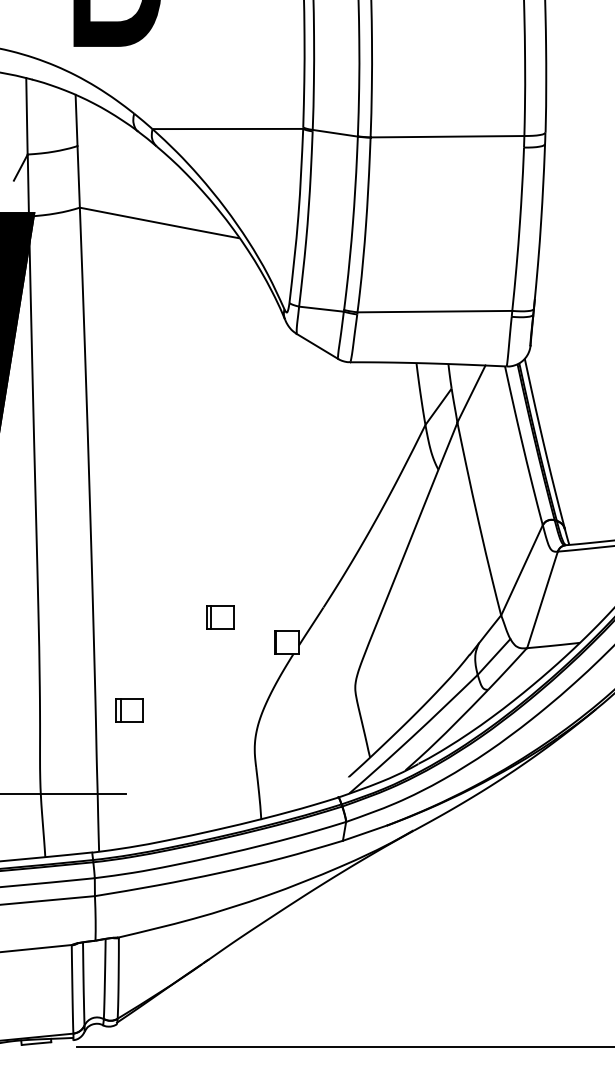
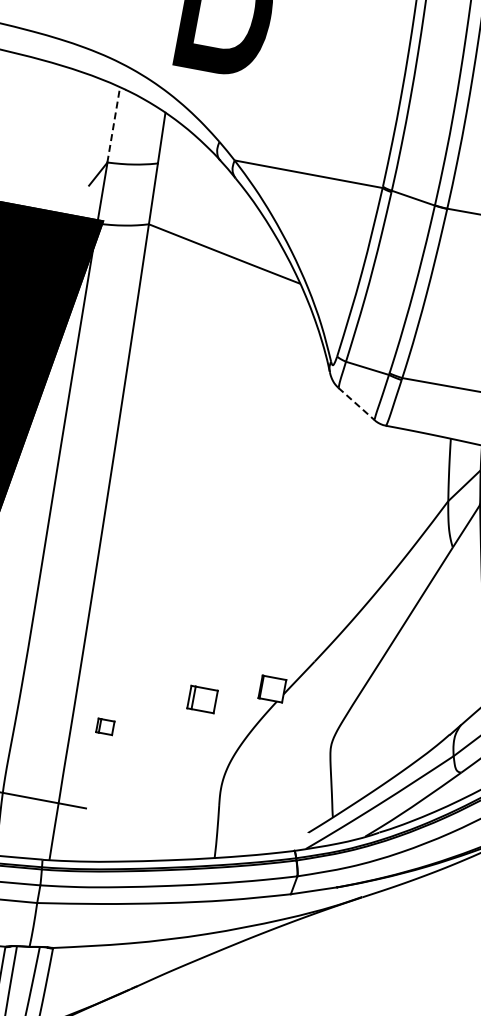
line: (26, 115) -> (113, 123), solid -> dashed
line: (317, 346) -> (356, 404), solid -> dashed
part: (220, 617) -> (202, 699), moved
part: (129, 710) -> (105, 727), size x0.6

